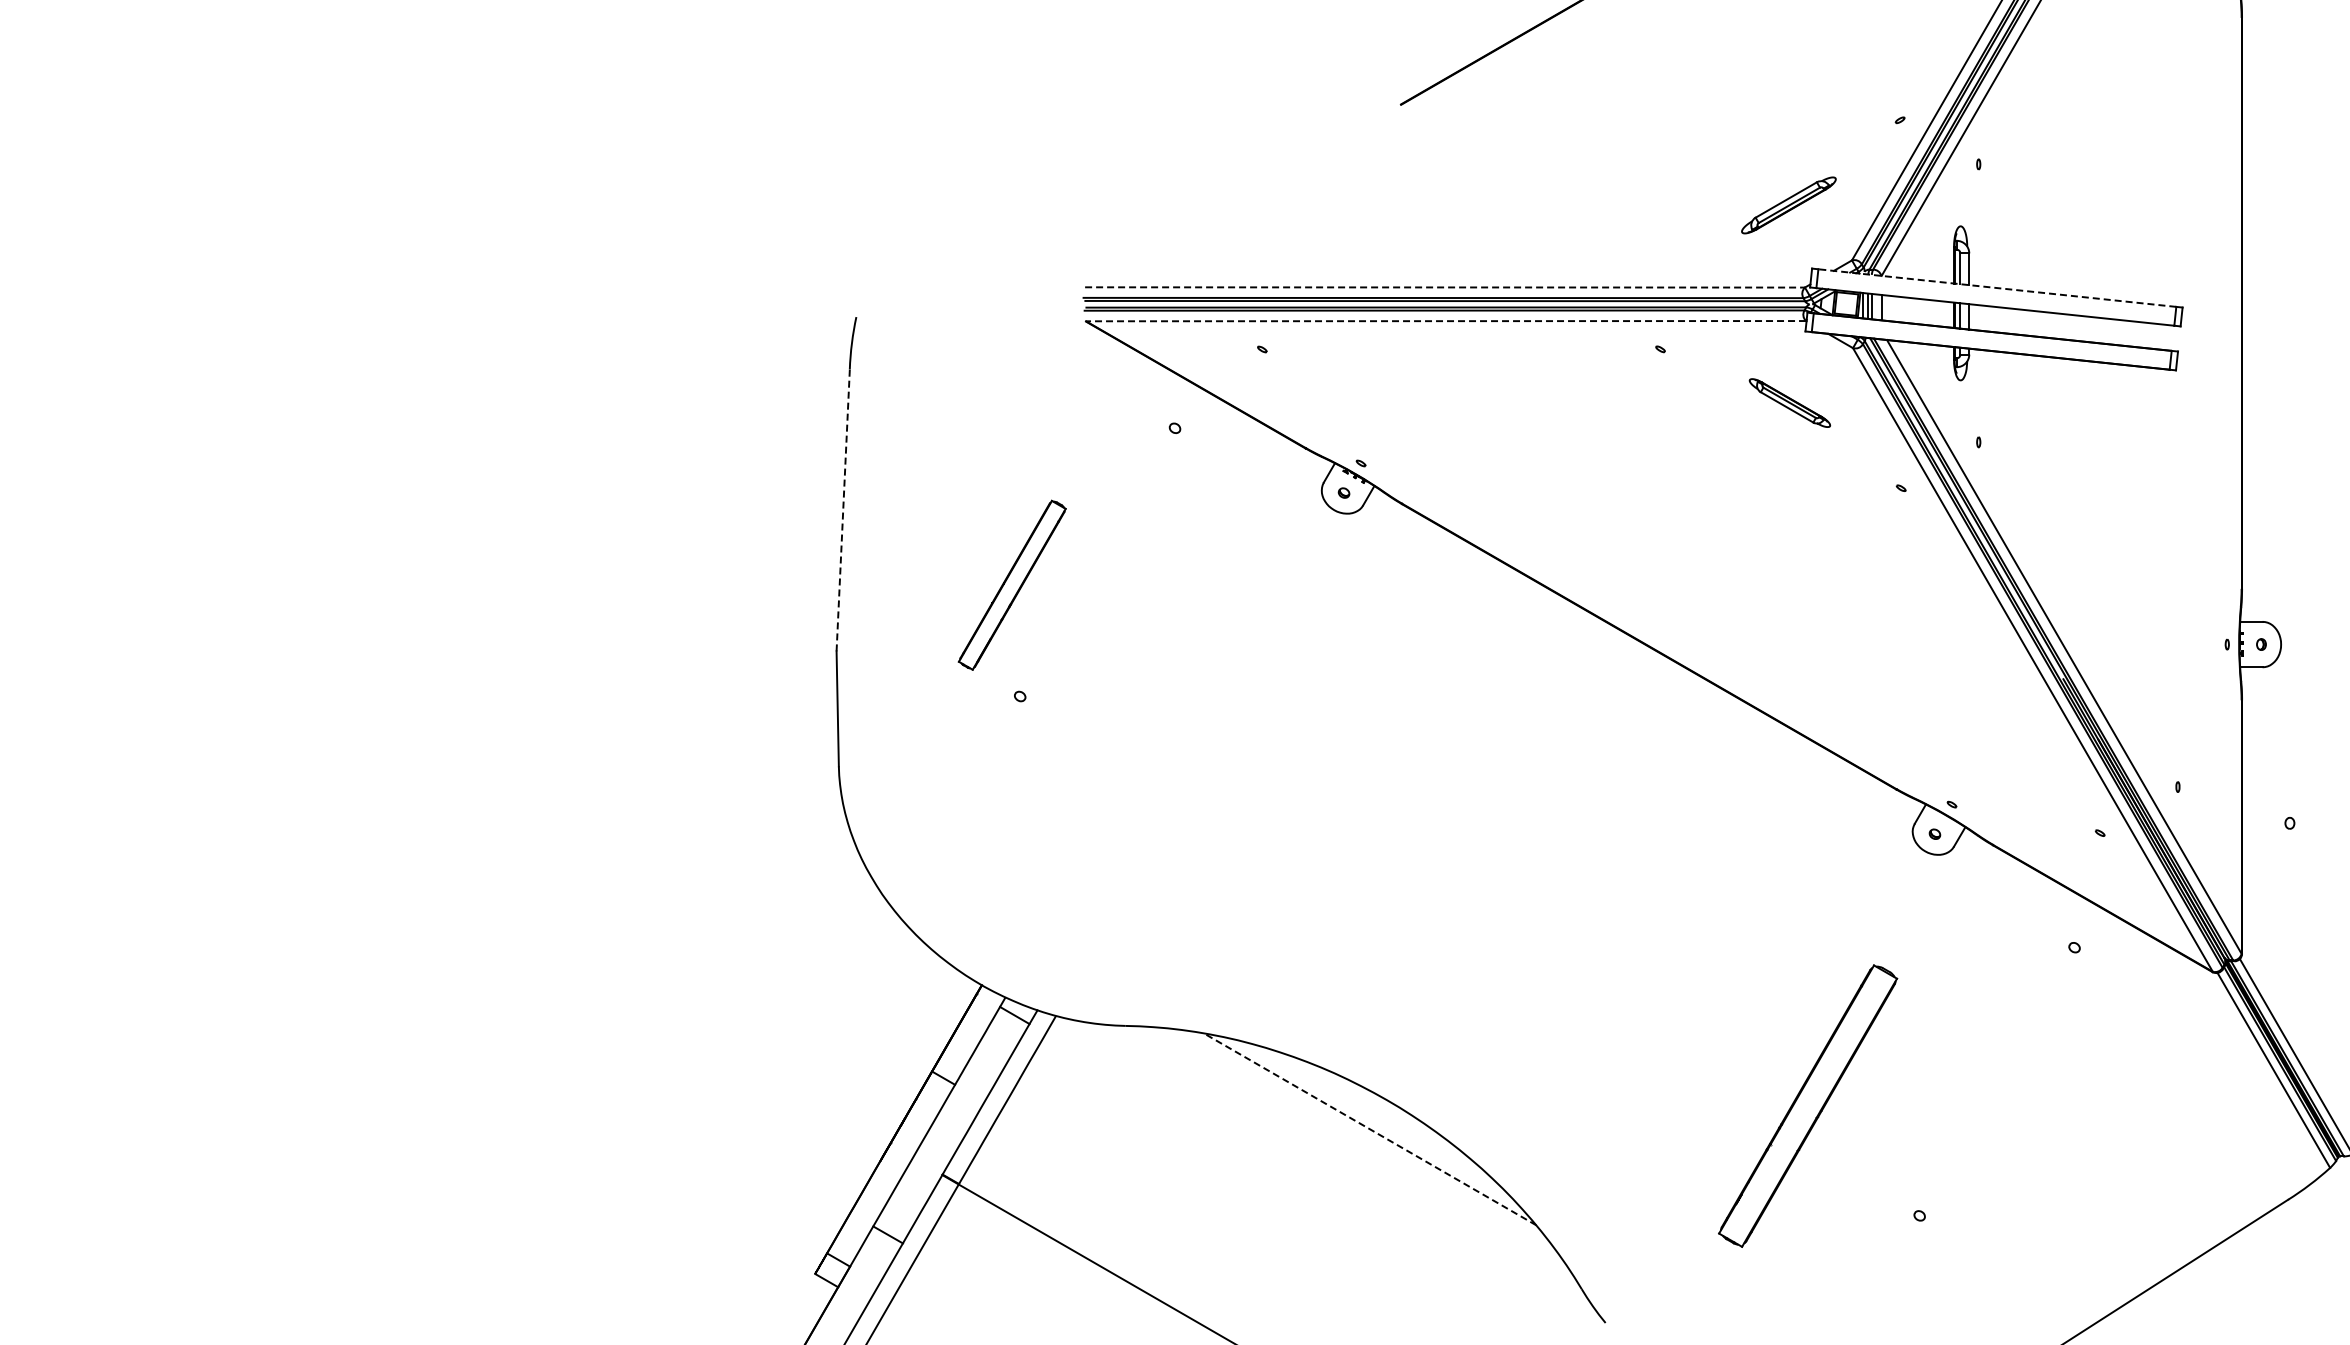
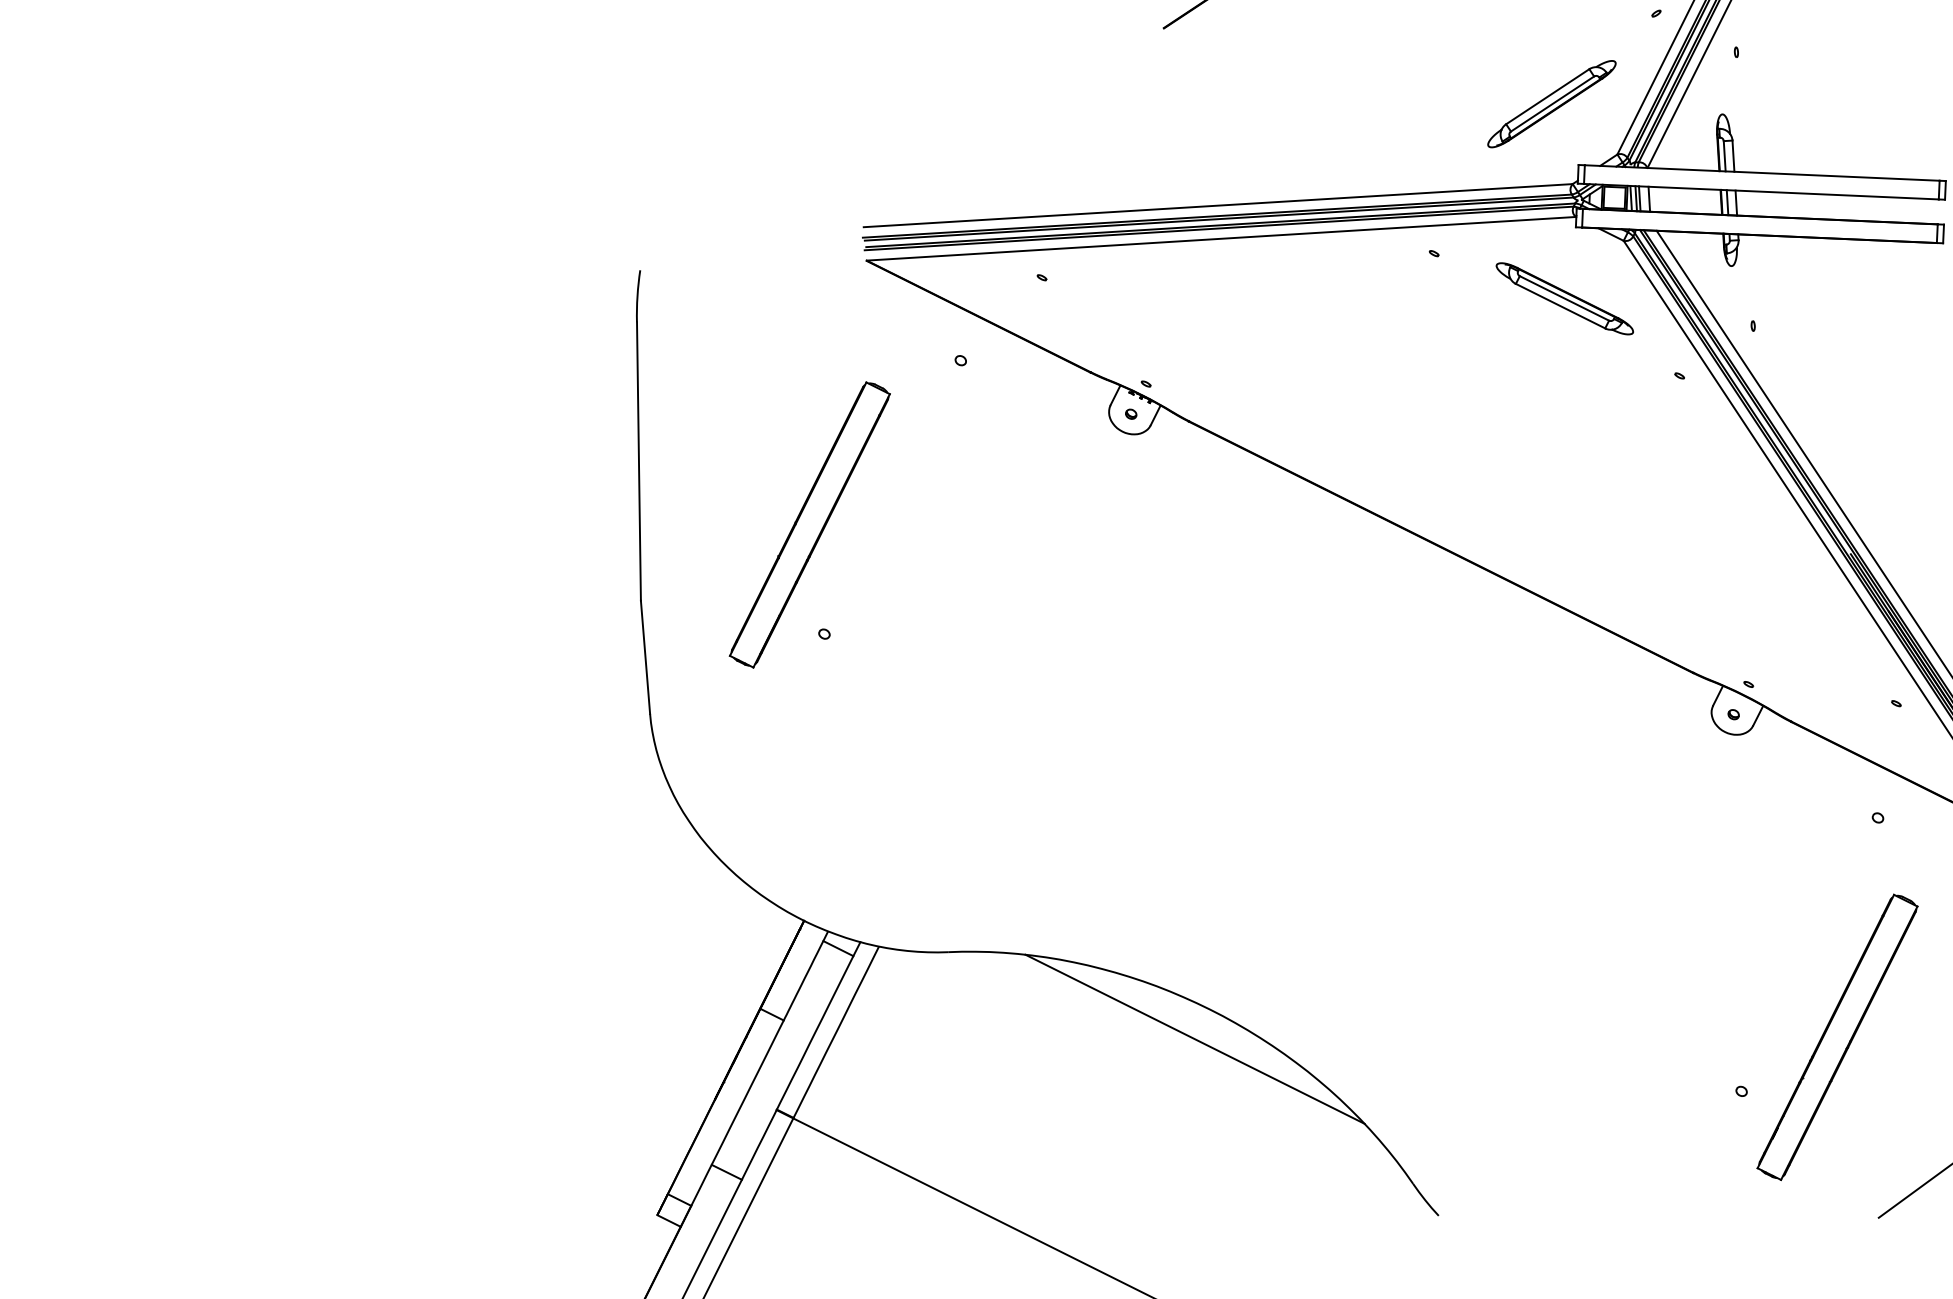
part: (1788, 205) -> (1551, 104), size x1.43
line: (1445, 287) -> (1218, 205), dashed -> solid
line: (1997, 288) -> (1762, 173), dashed -> solid
line: (1446, 321) -> (1221, 239), dashed -> solid
part: (1789, 402) -> (1564, 298), size x1.67
line: (843, 509) -> (639, 460), dashed -> solid
part: (1012, 585) -> (810, 525), size x1.67
part: (1808, 1105) -> (1837, 1036), moved
line: (1369, 1129) -> (1194, 1039), dashed -> solid

